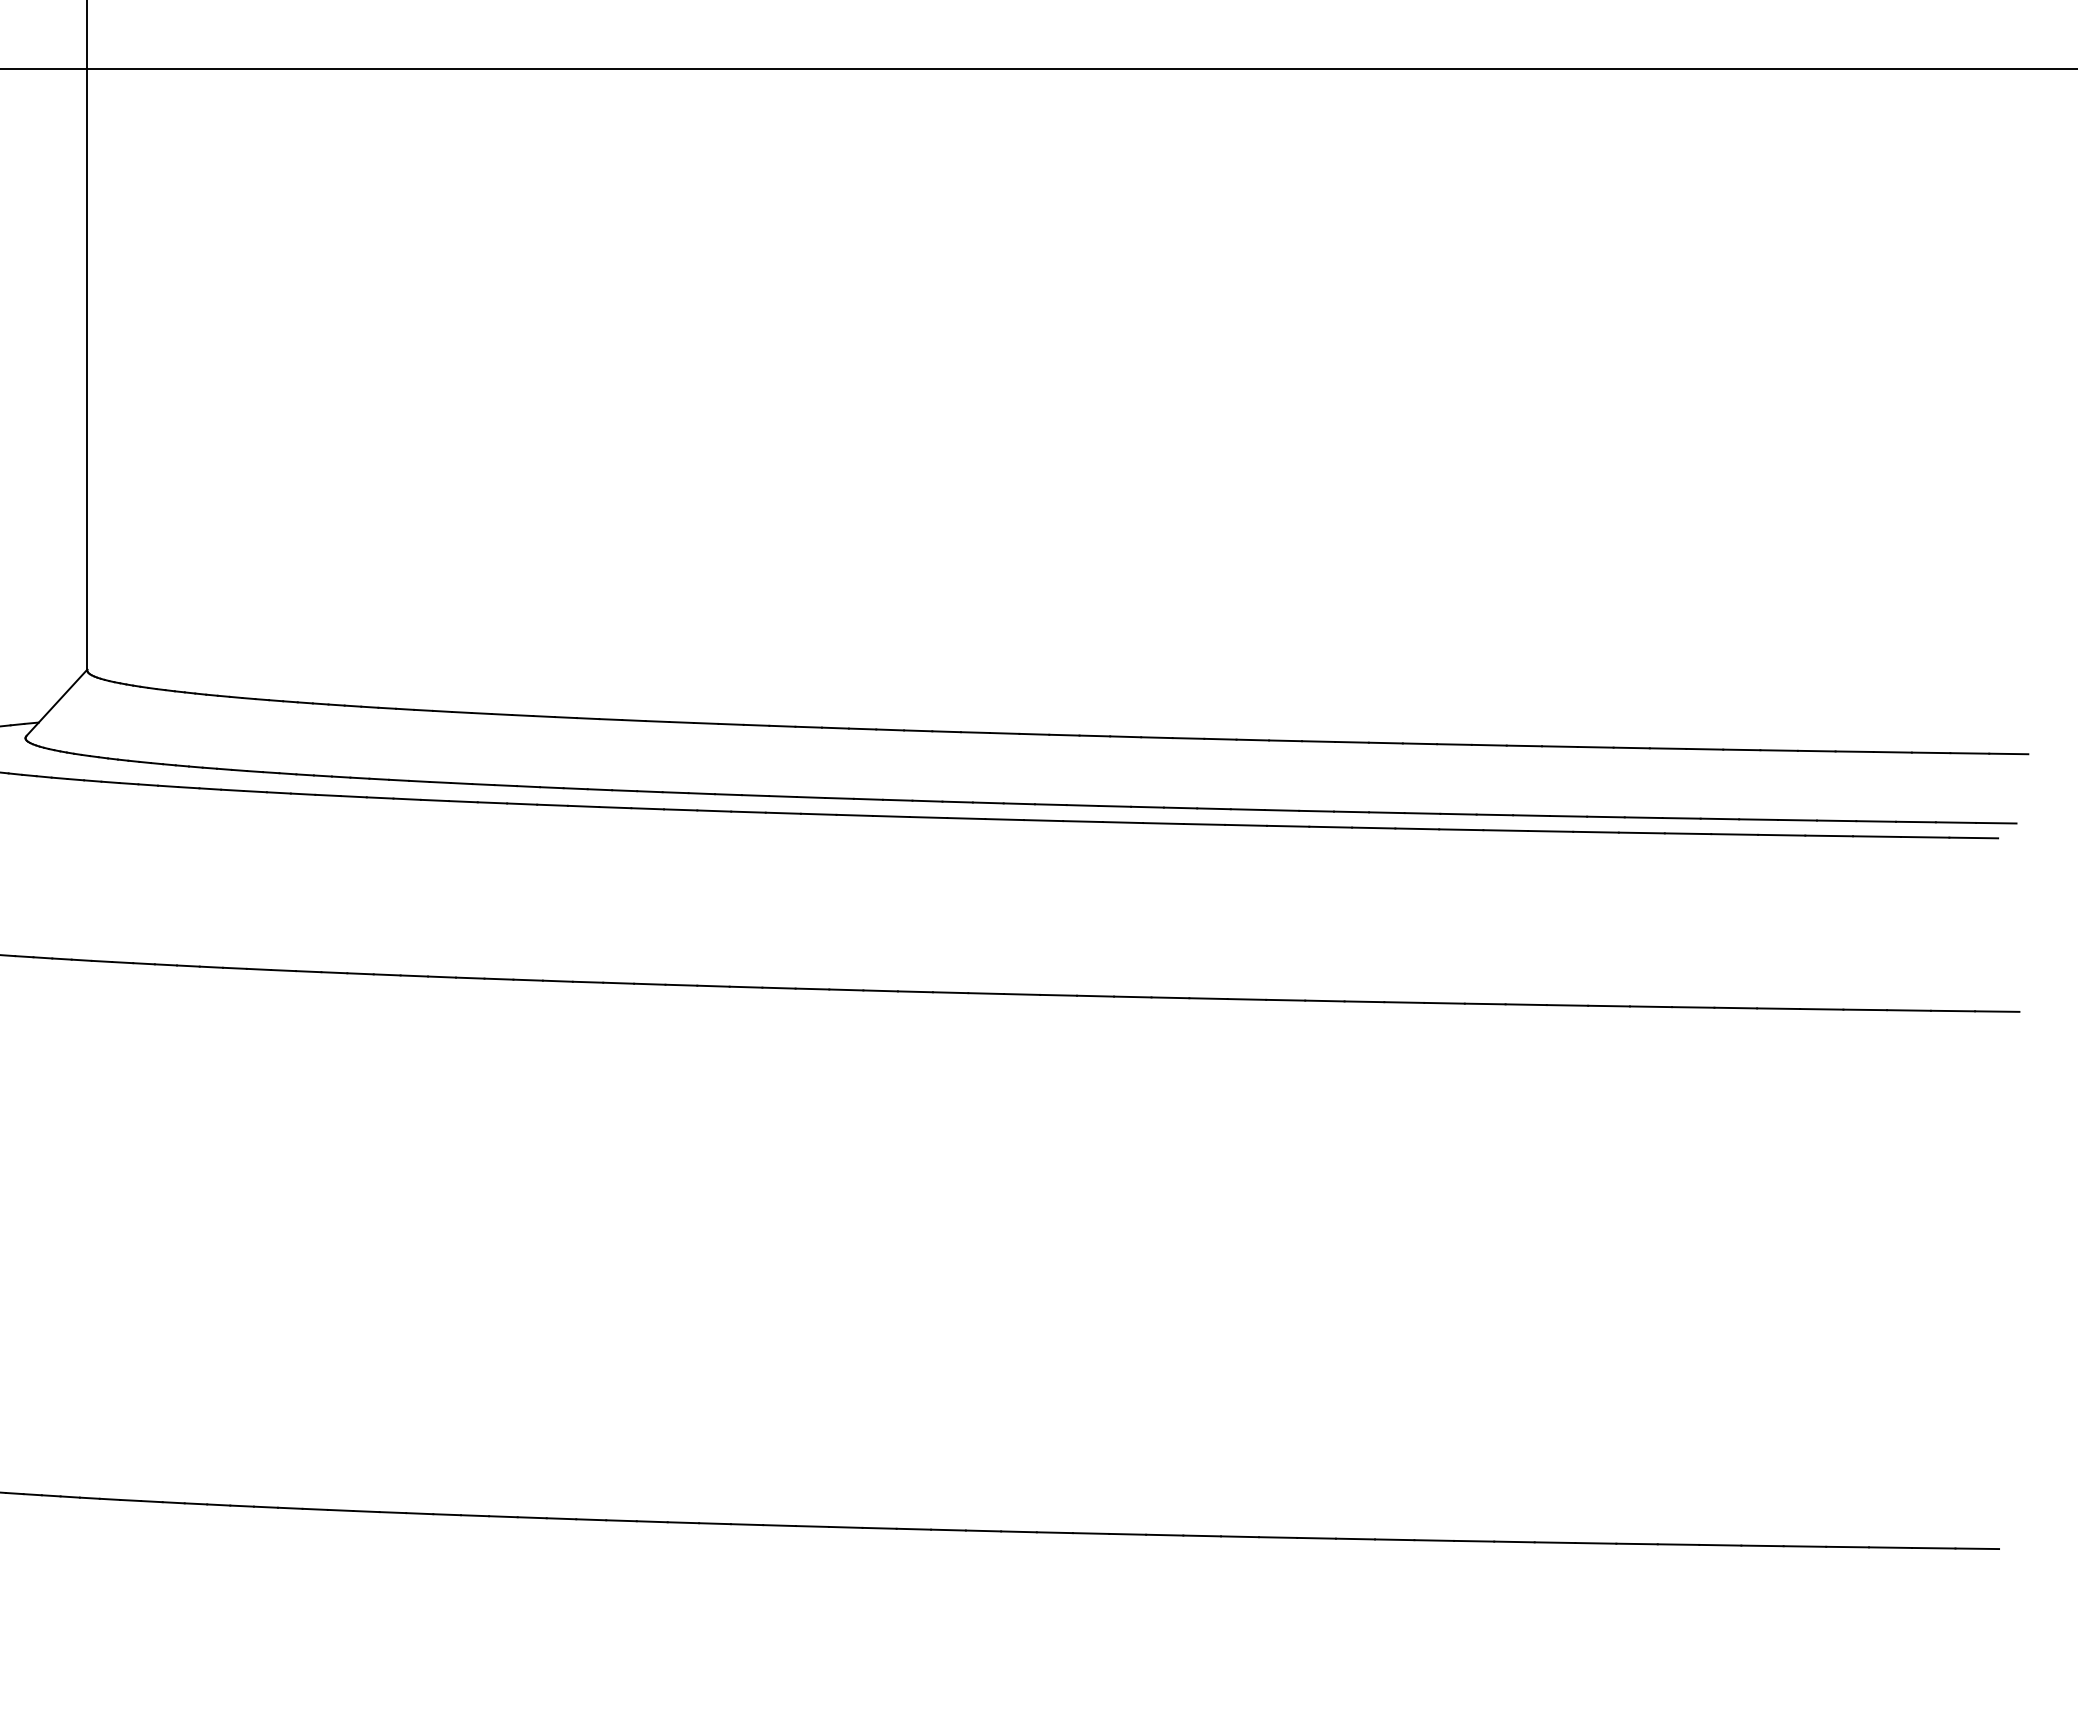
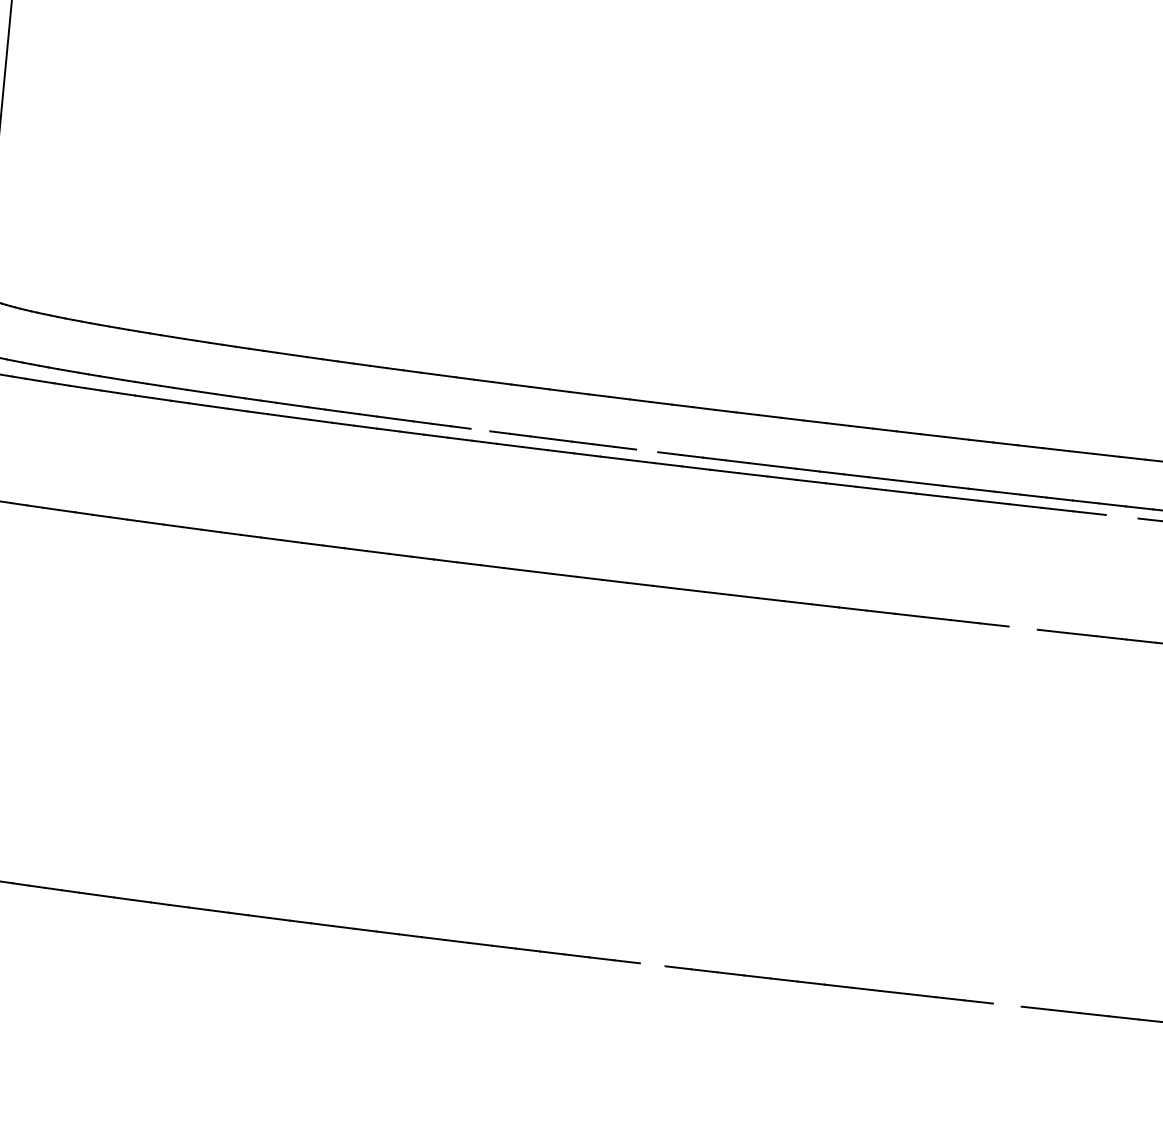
line: (810, 797) -> (480, 430), removed
line: (1050, 804) -> (646, 450), removed
line: (1734, 834) -> (1122, 516), removed
line: (1608, 1005) -> (1022, 627), removed
line: (1127, 1533) -> (652, 964), removed
line: (1636, 1543) -> (1006, 1004), removed

